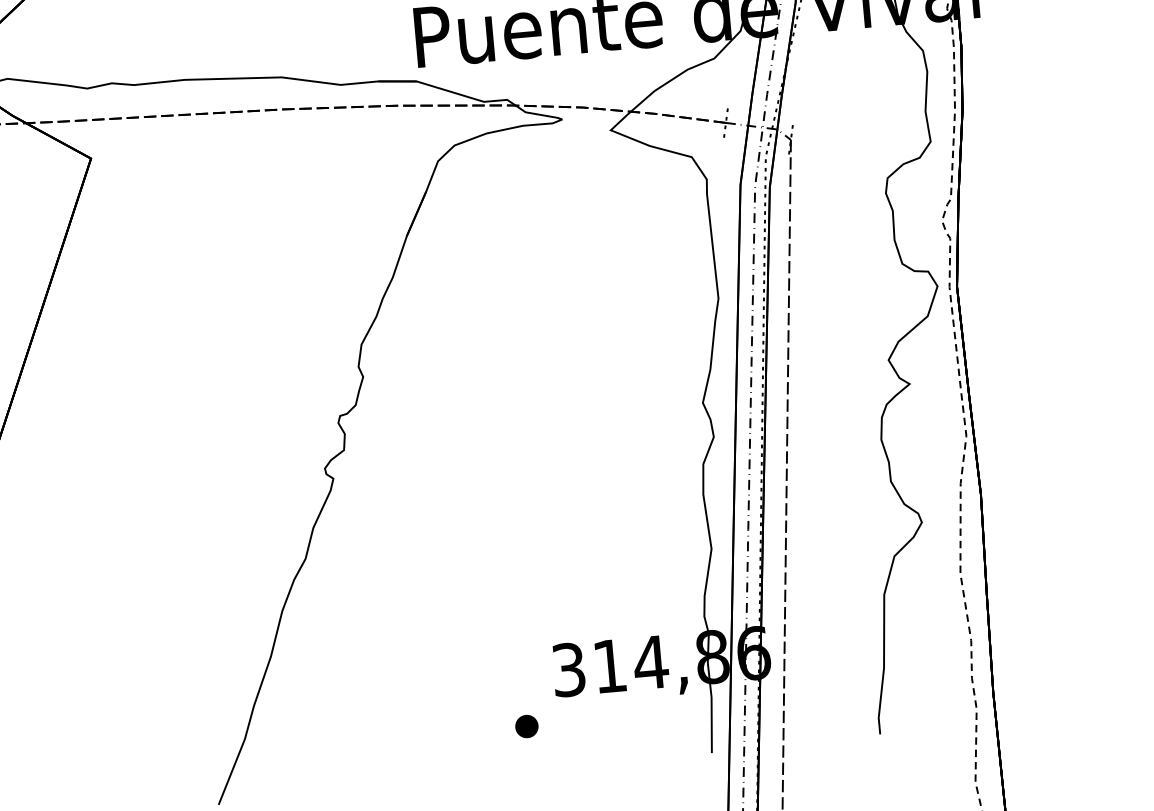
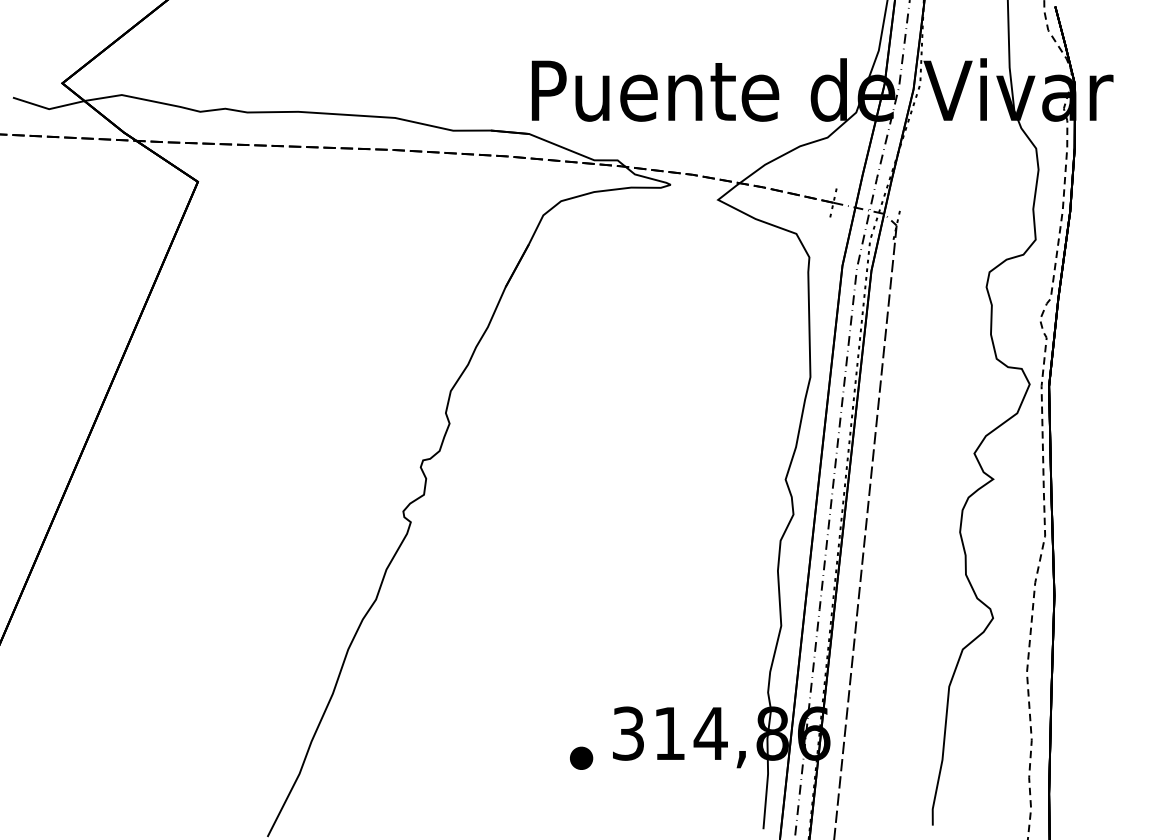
part: (526, 725) -> (581, 757), moved

